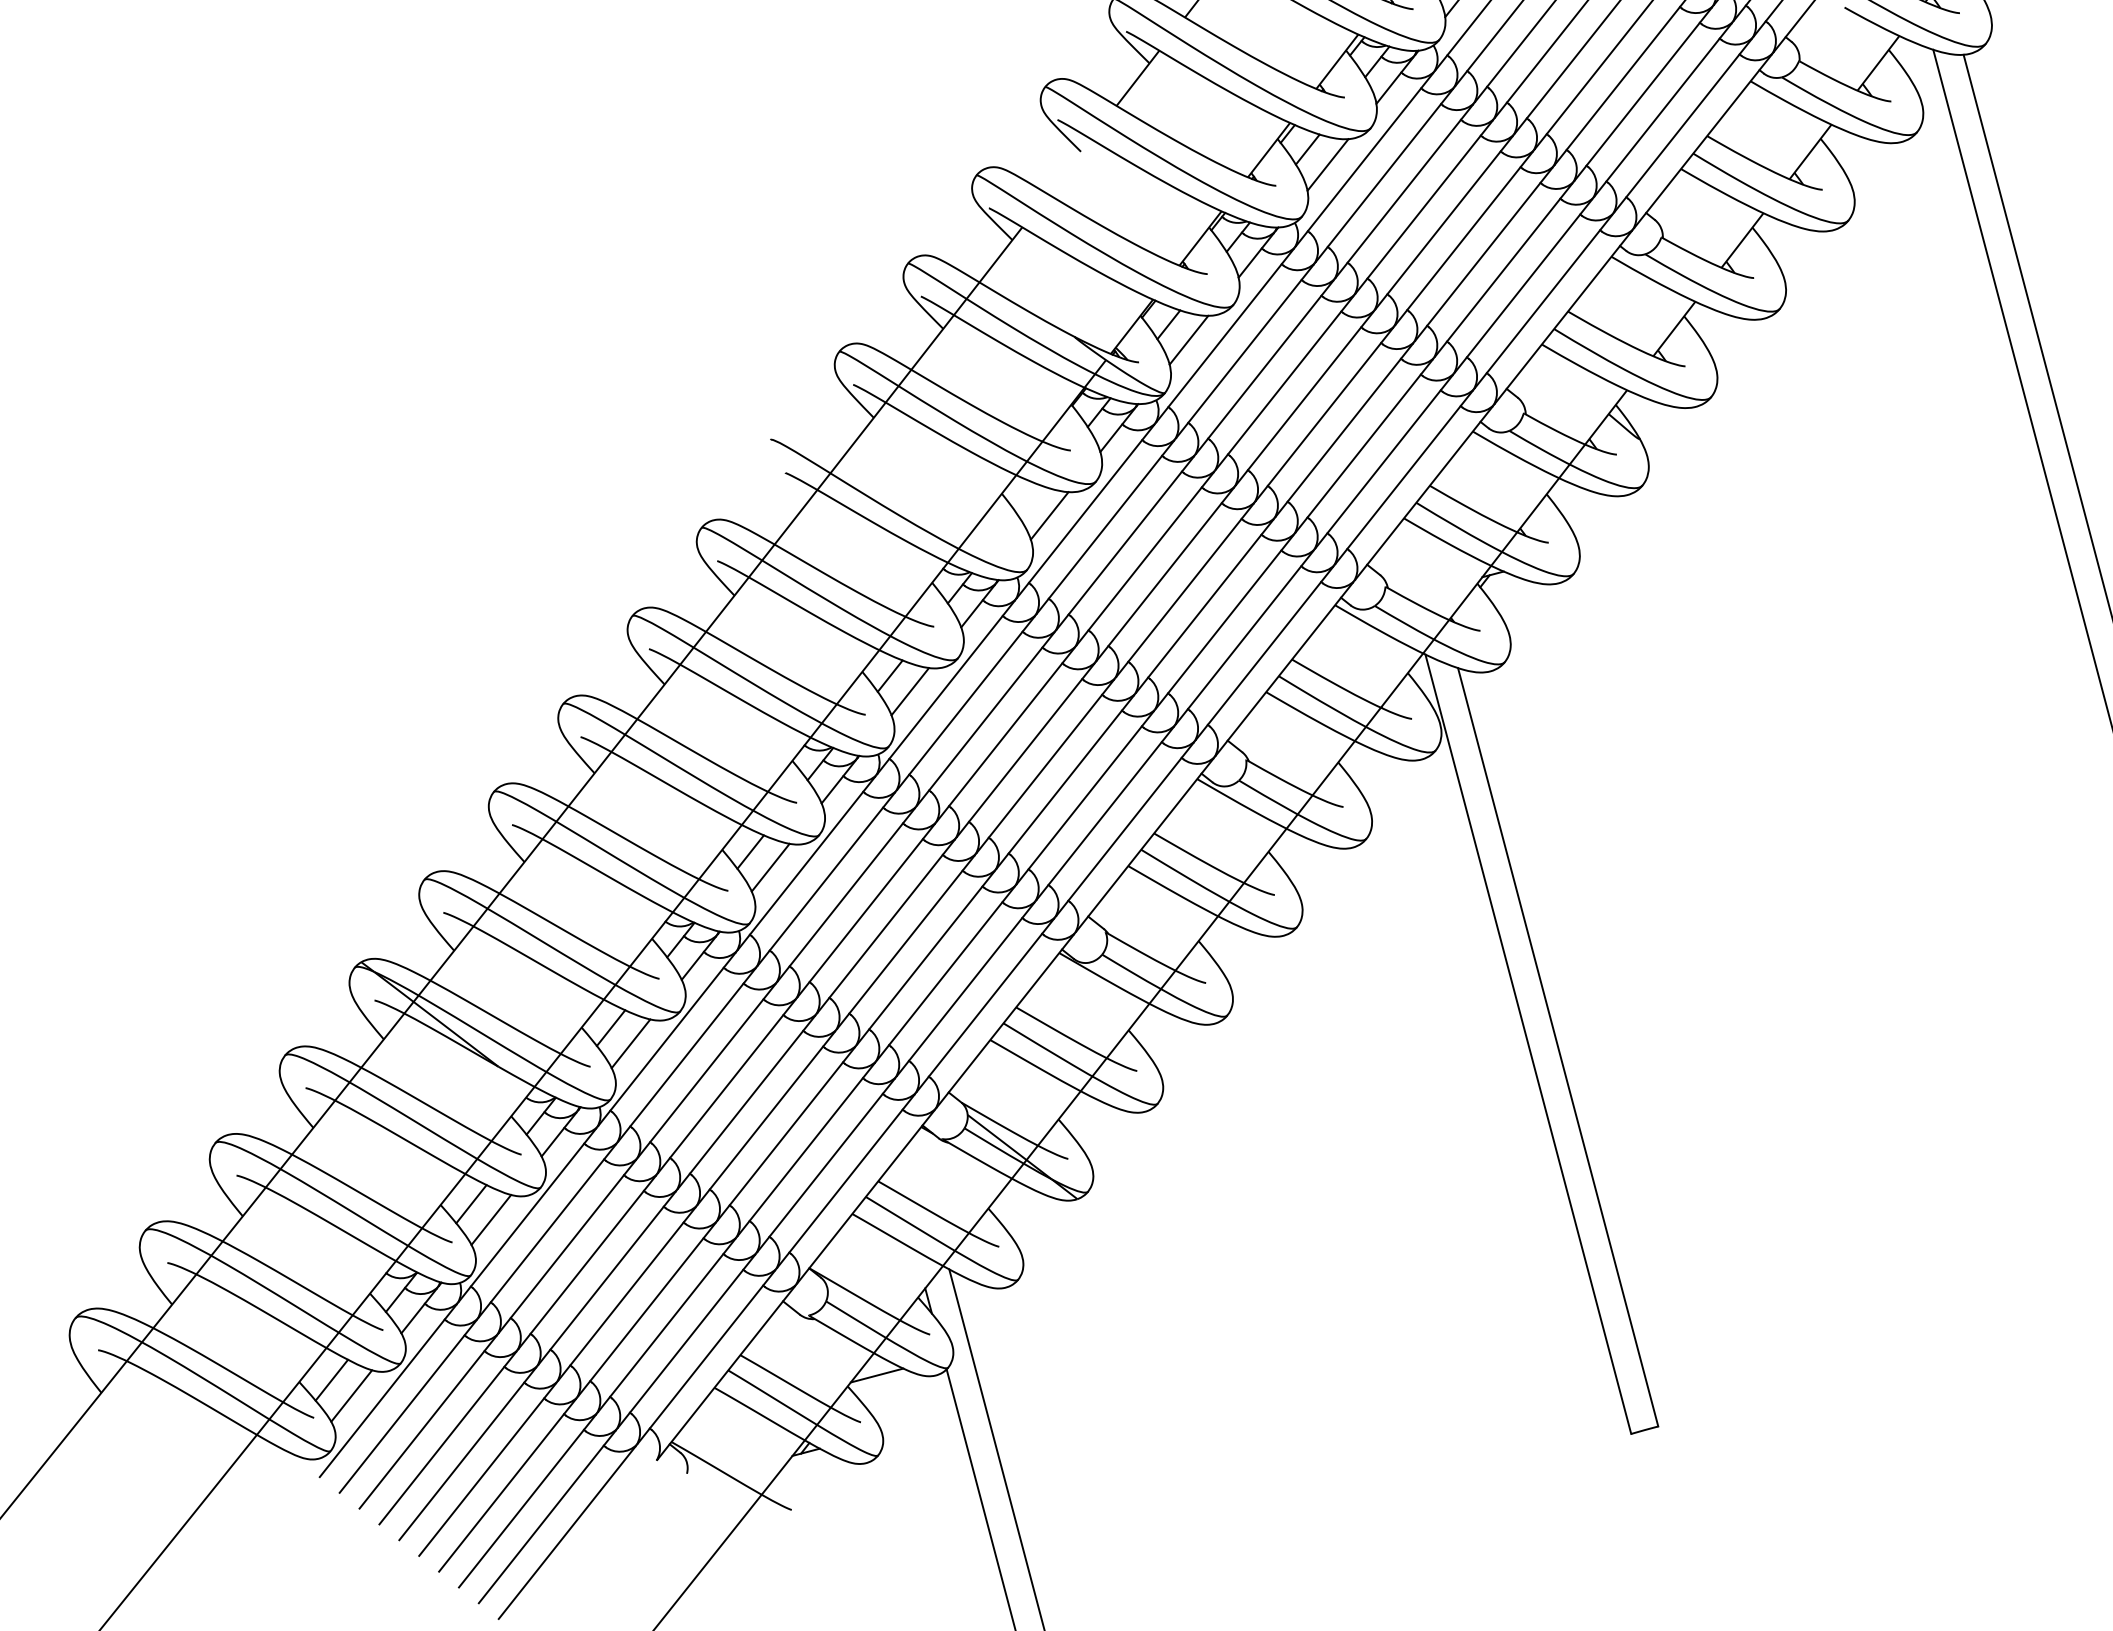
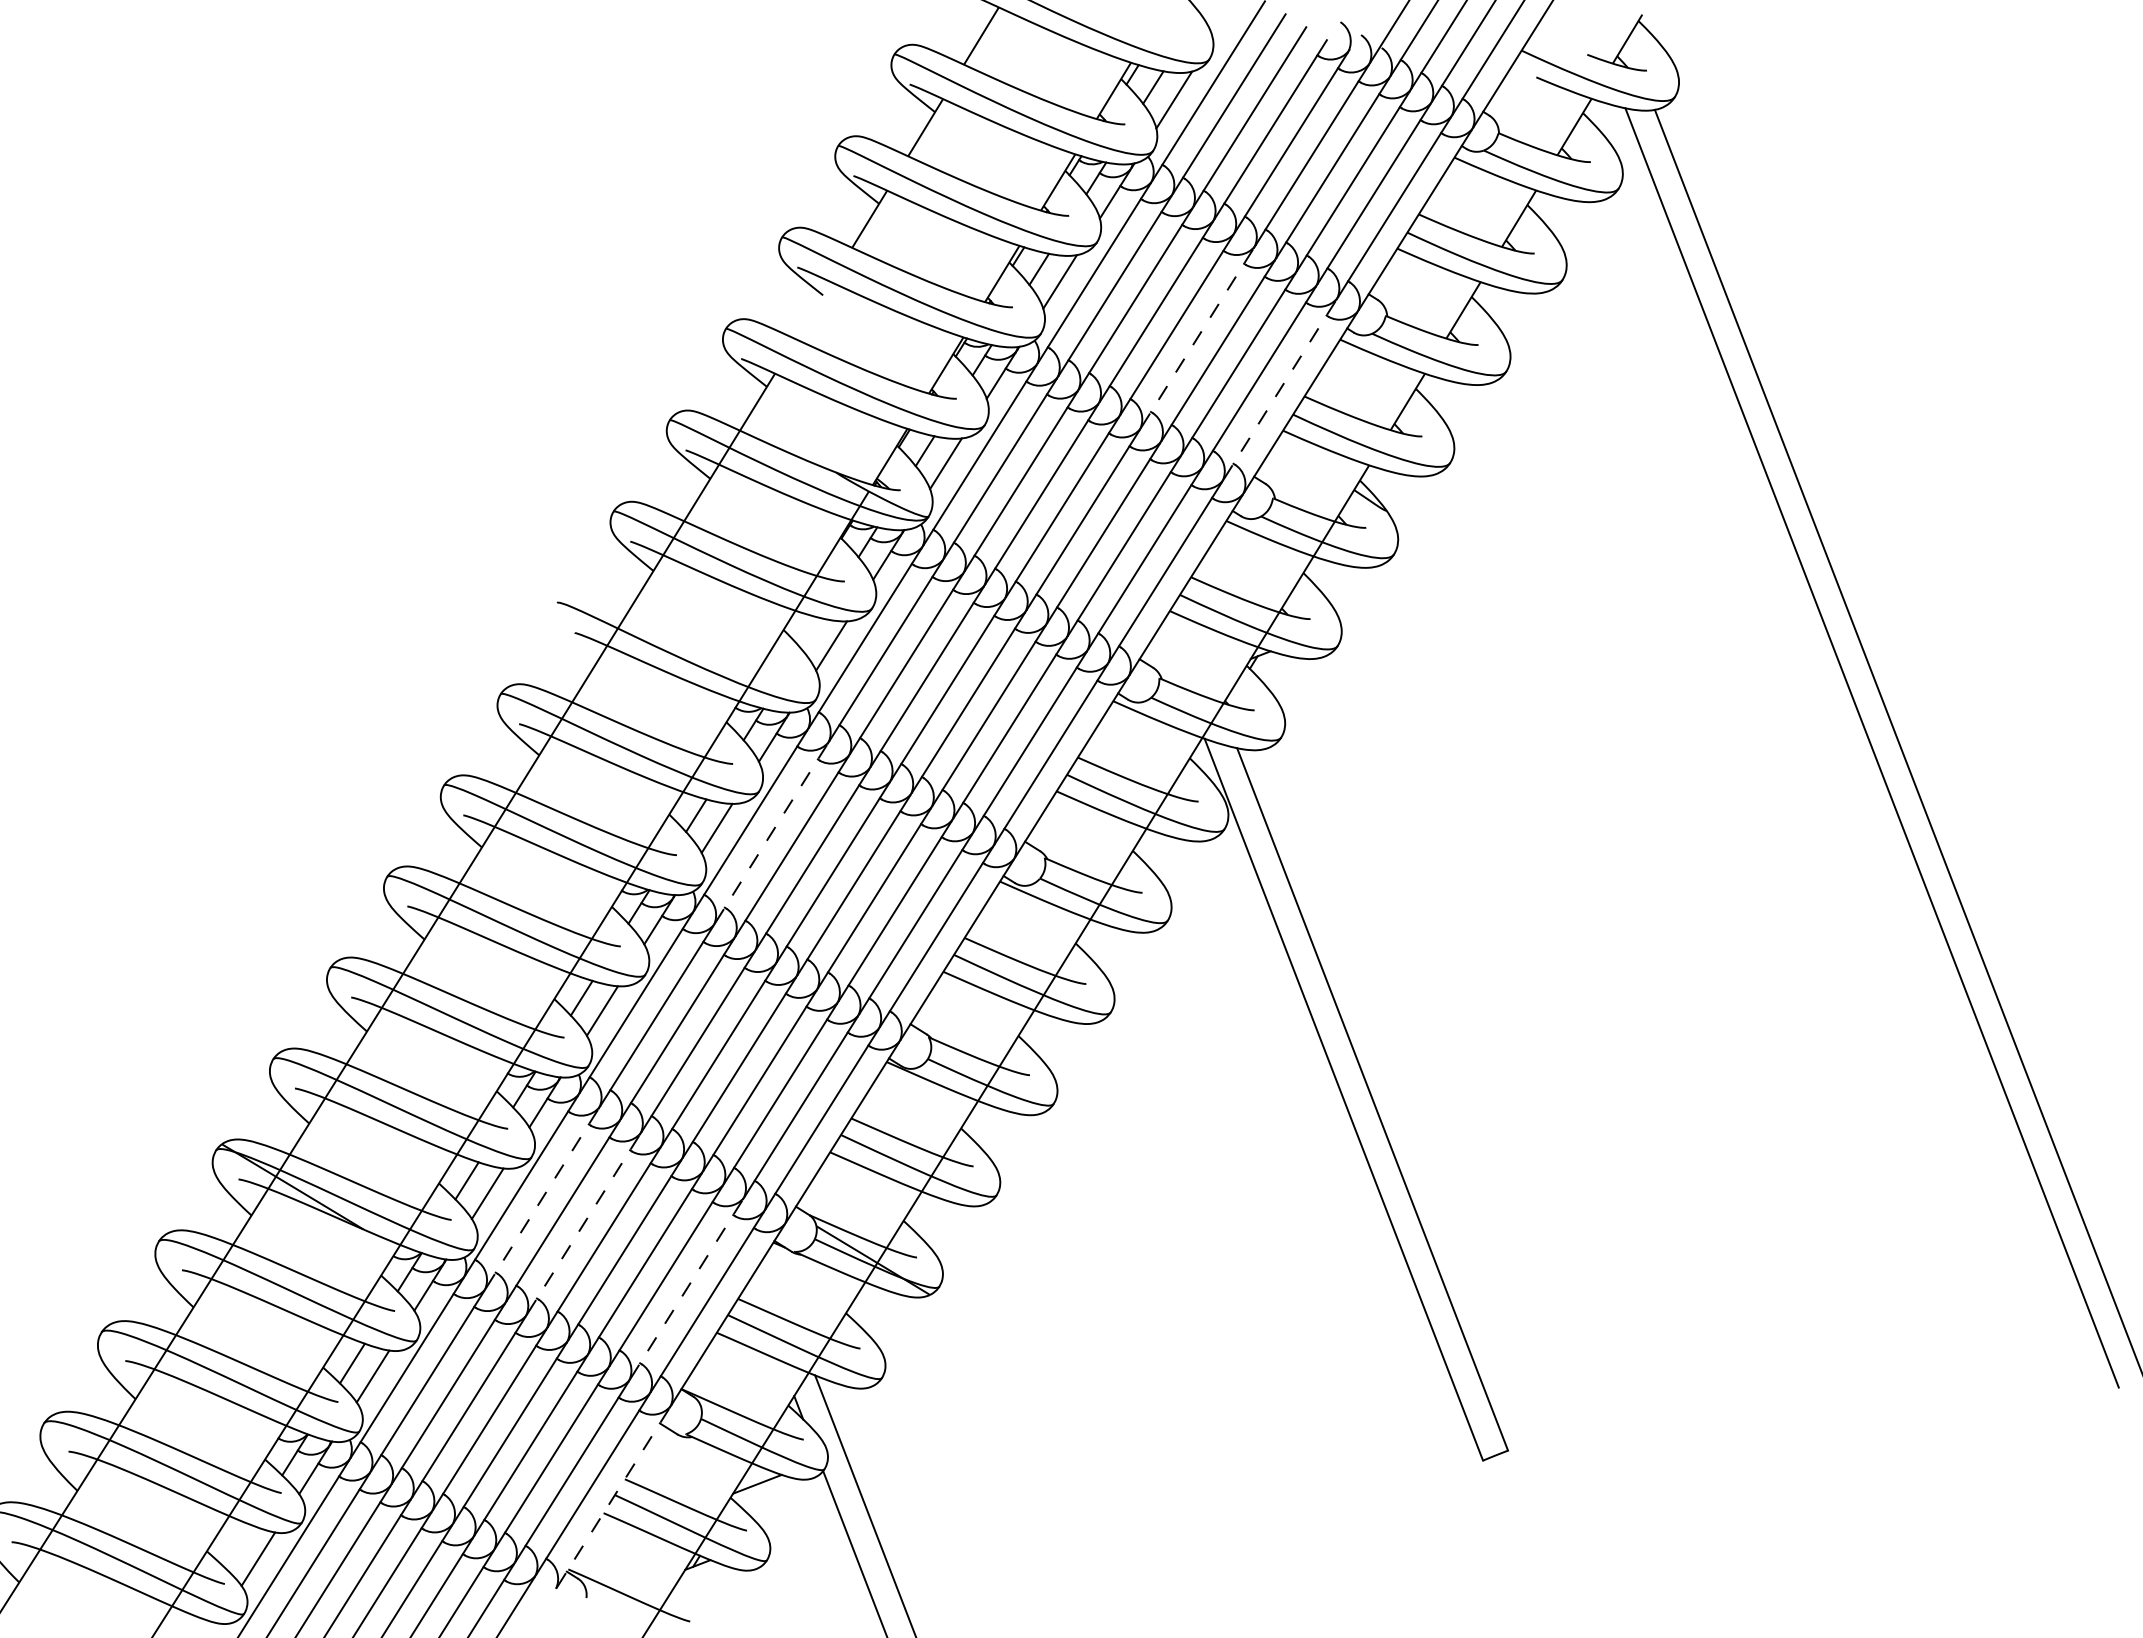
line: (1463, 238) -> (1197, 337), solid -> dashed
line: (1543, 301) -> (1280, 389), solid -> dashed
line: (966, 703) -> (771, 833), solid -> dashed
line: (687, 1054) -> (542, 1198), solid -> dashed
line: (726, 1086) -> (583, 1224), solid -> dashed
line: (826, 1164) -> (686, 1288), solid -> dashed
line: (726, 1372) -> (613, 1497), solid -> dashed
line: (331, 1380) -> (237, 1546), removed

